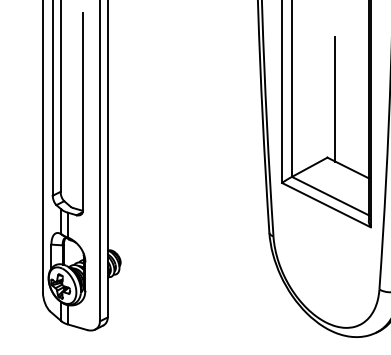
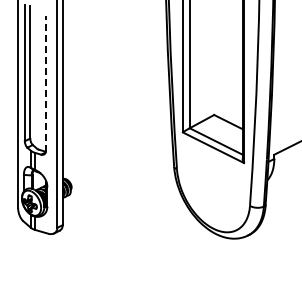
line: (335, 98) -> (219, 74), removed
line: (82, 111) -> (45, 83), solid -> dashed

